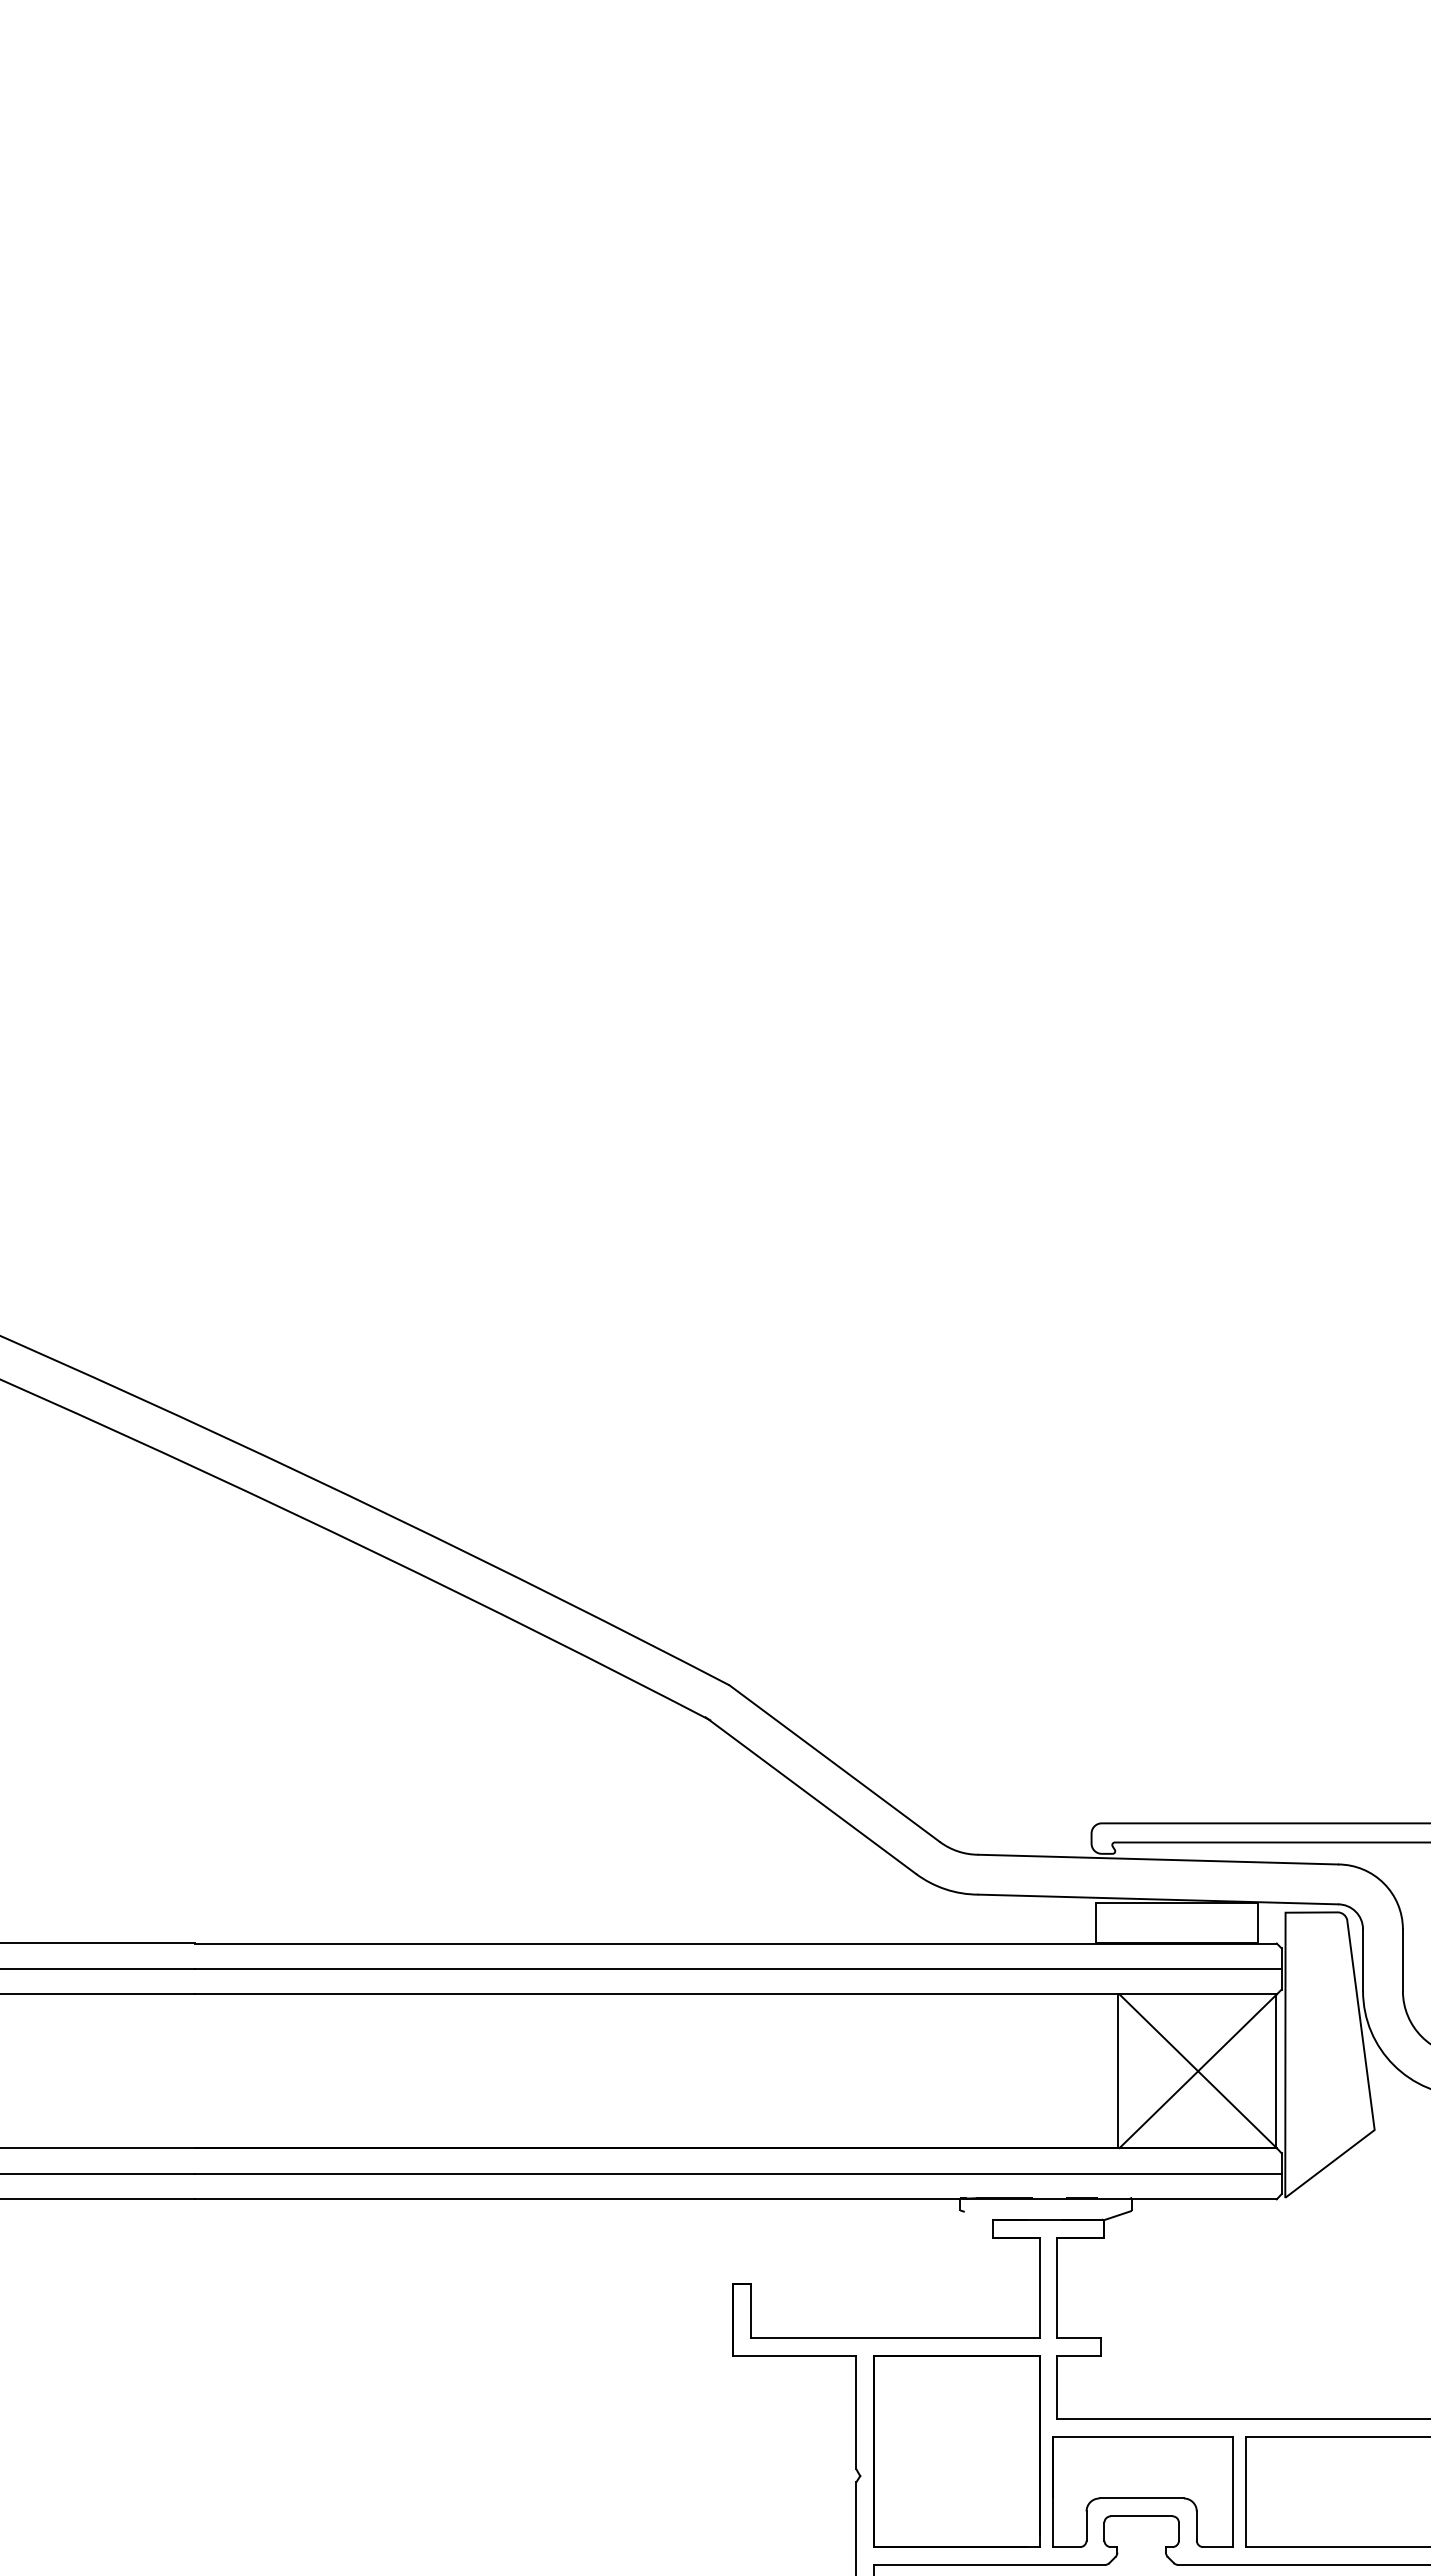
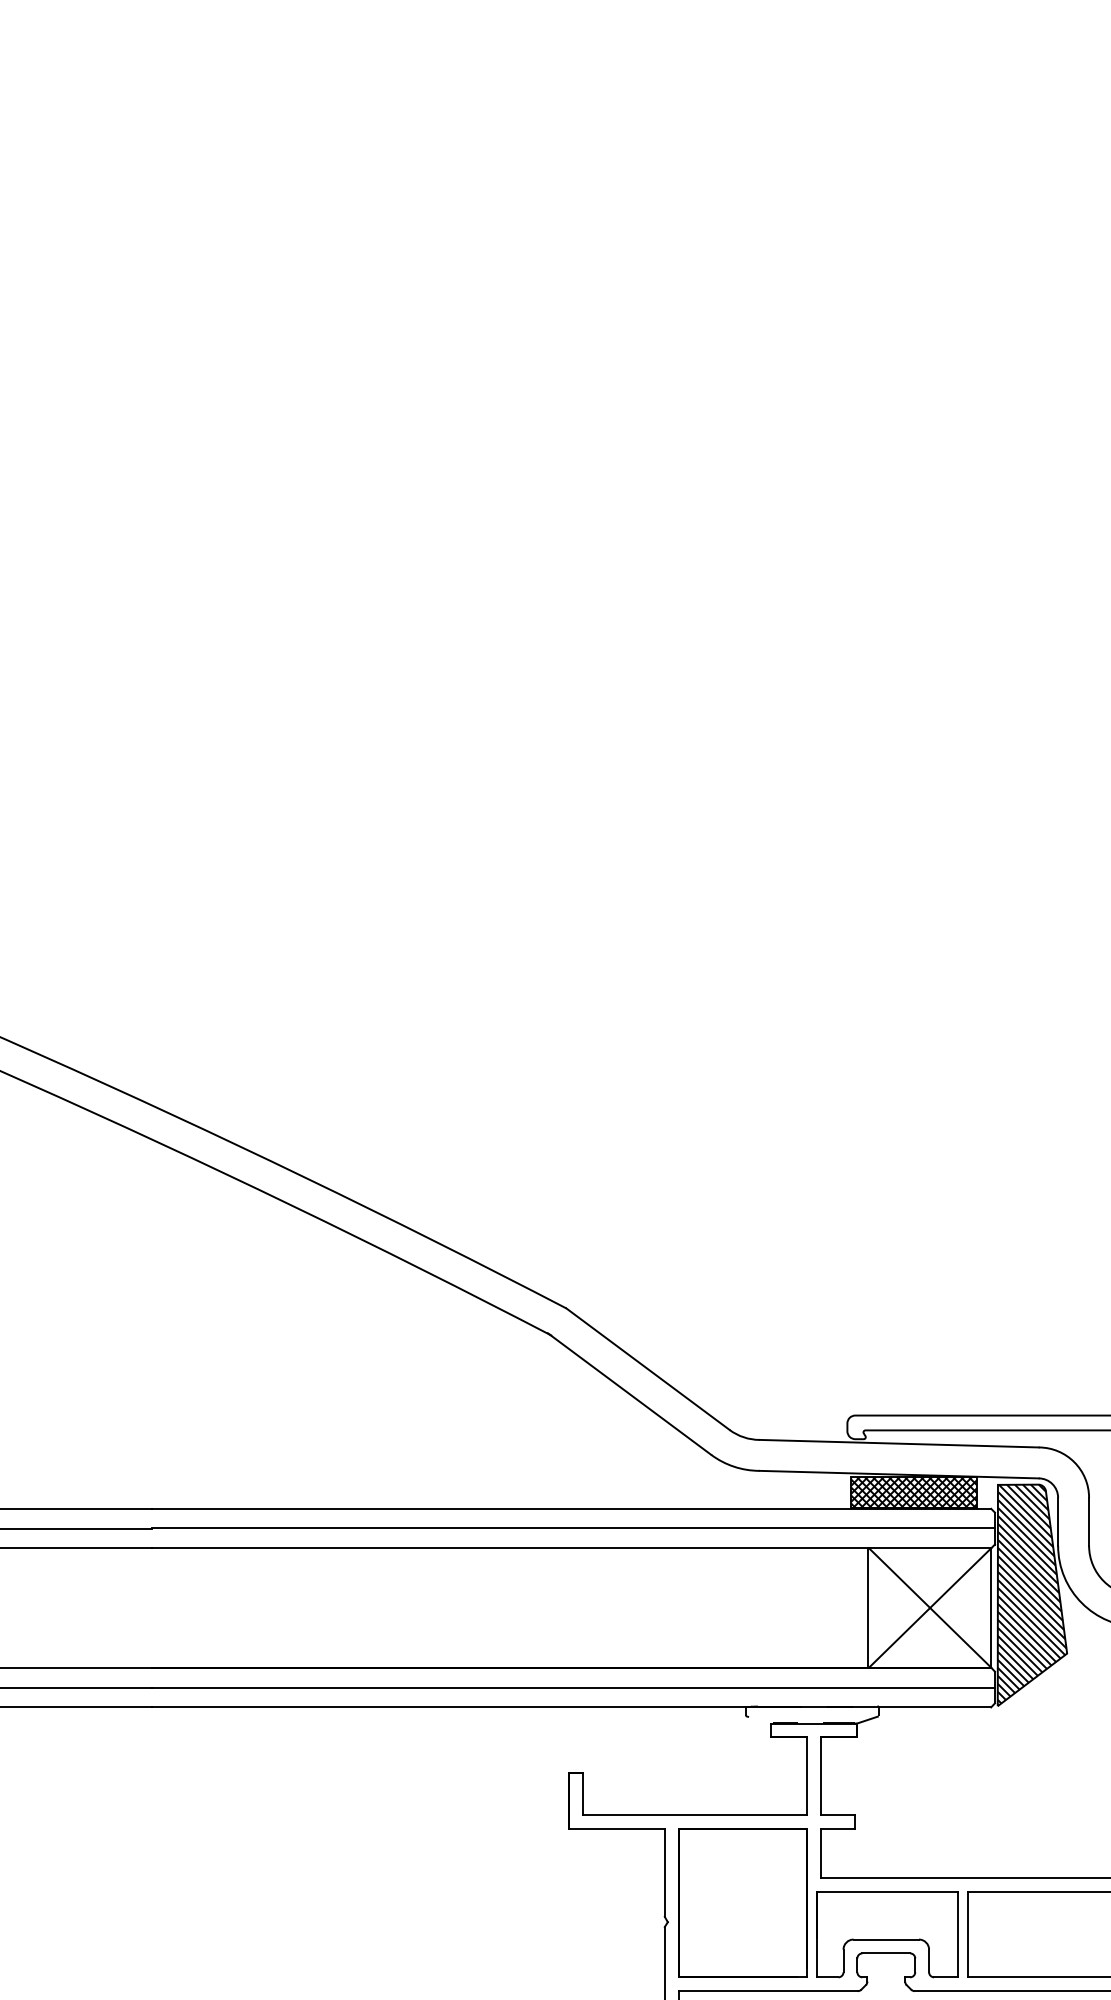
hatch: (1177, 1922) -> (914, 1492), added
hatch: (1329, 2053) -> (1032, 1594), added

